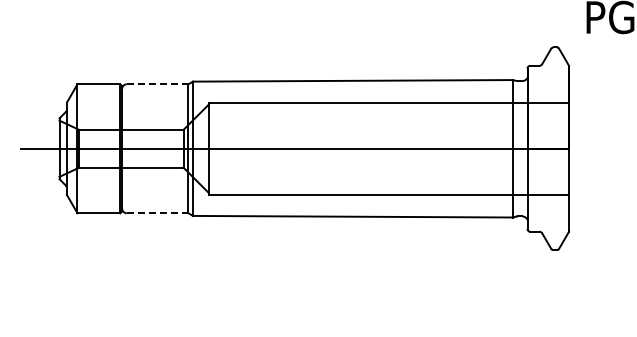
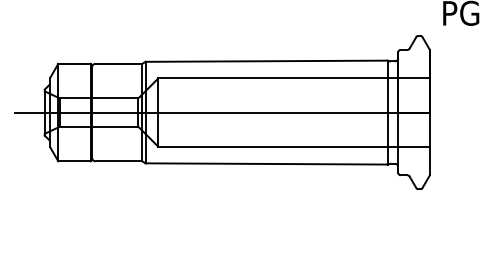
line: (157, 84) -> (118, 64), dashed -> solid
line: (157, 213) -> (118, 161), dashed -> solid

